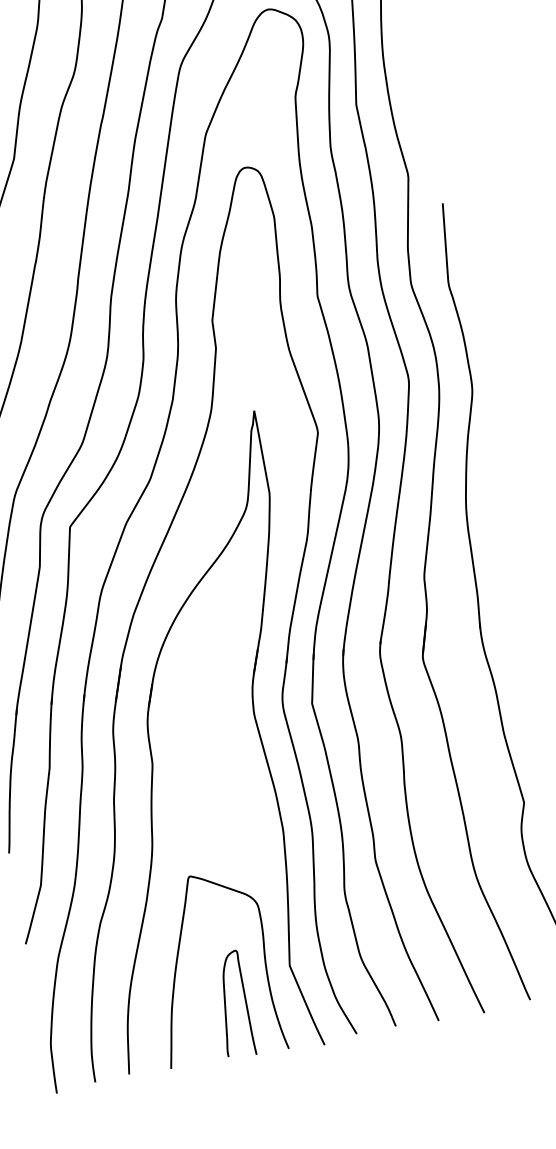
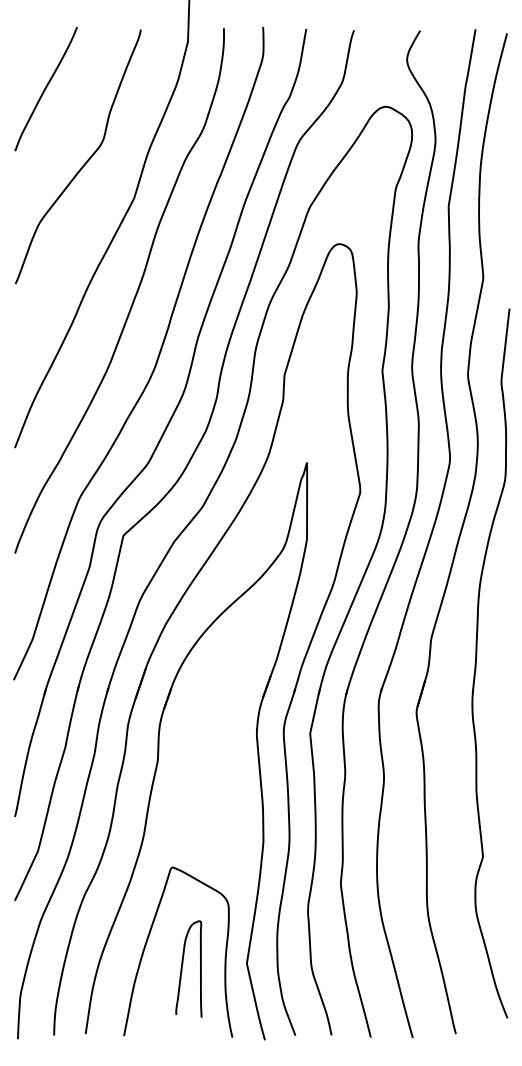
curve: (226, 1005) -> (182, 968), moved

